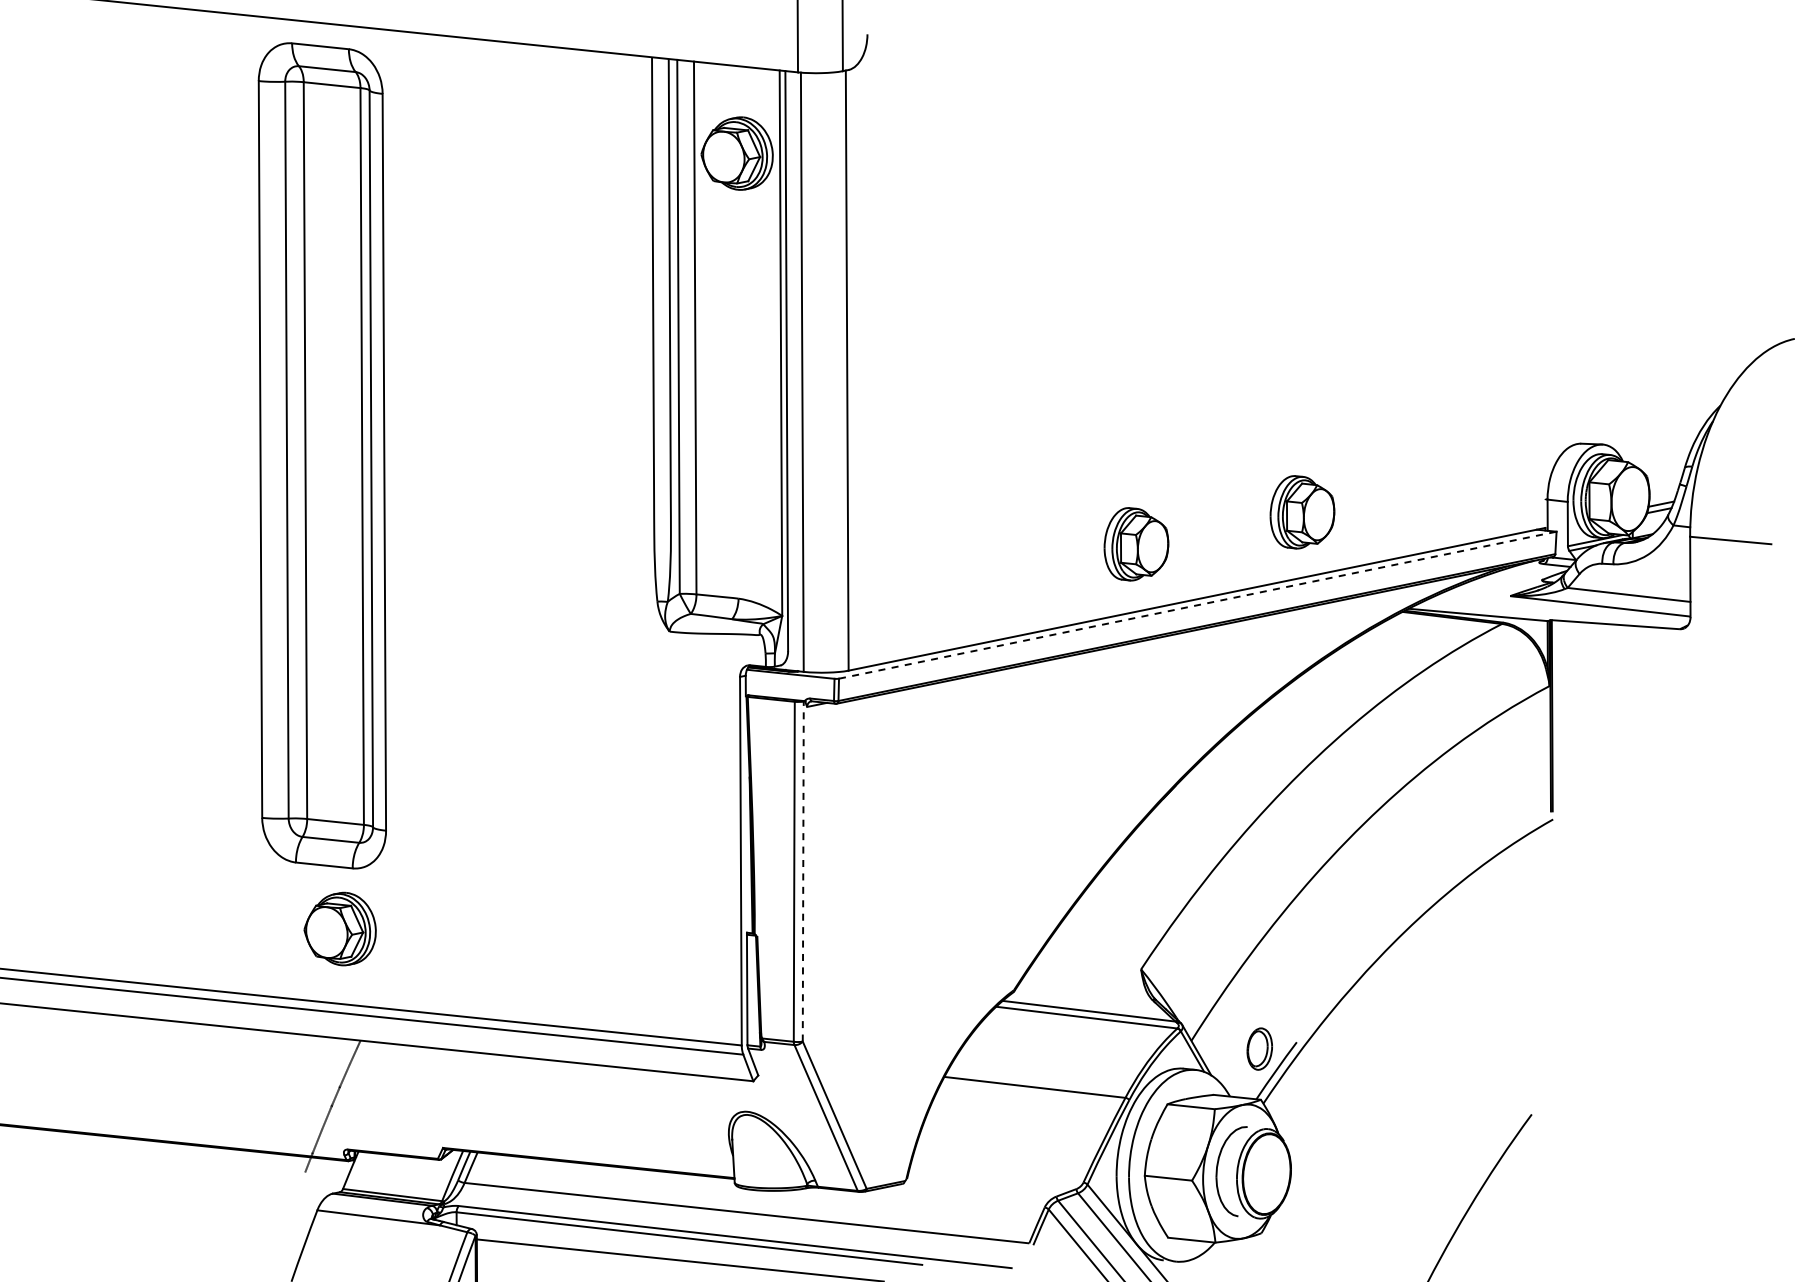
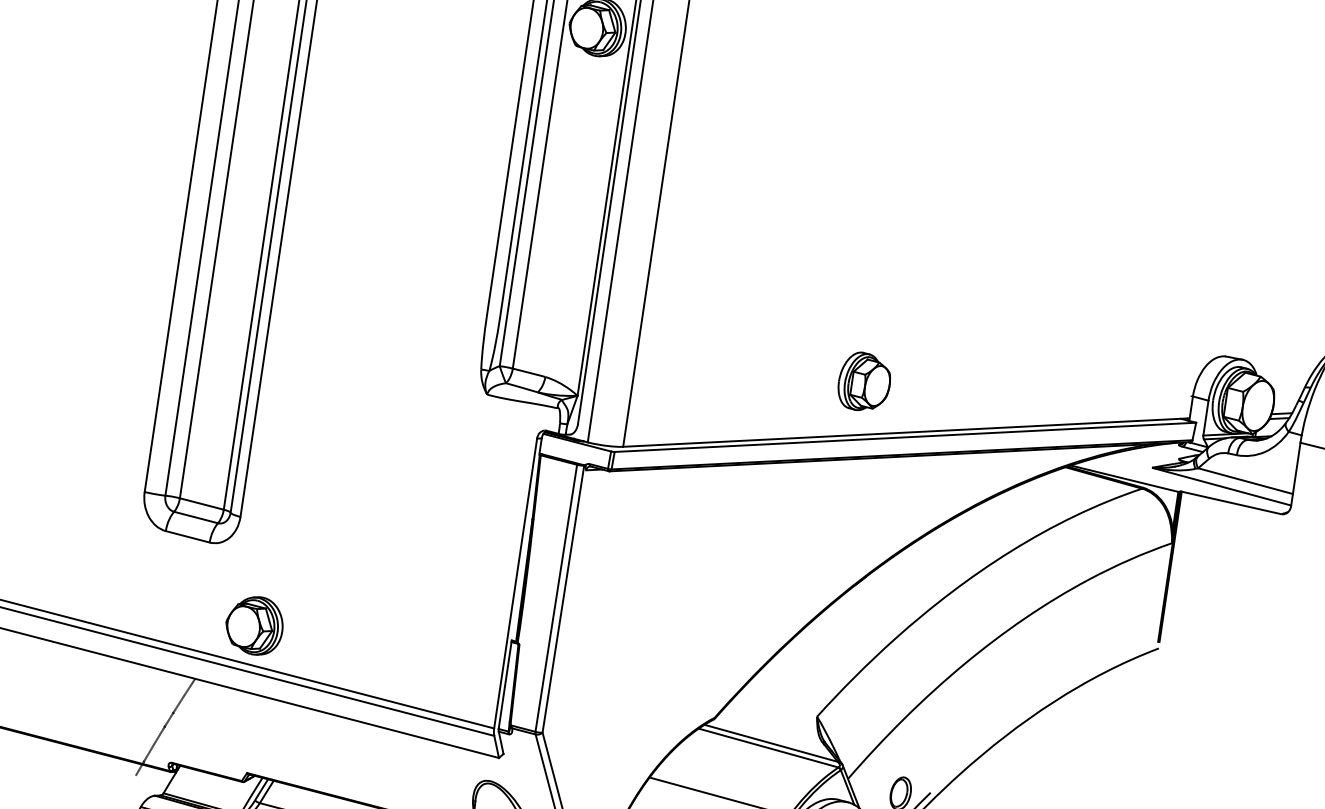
part: (1302, 512) -> (998, 377), removed
line: (1198, 605) -> (905, 437), dashed -> solid
line: (803, 871) -> (563, 599), dashed -> solid
part: (339, 928) -> (254, 625), moved

